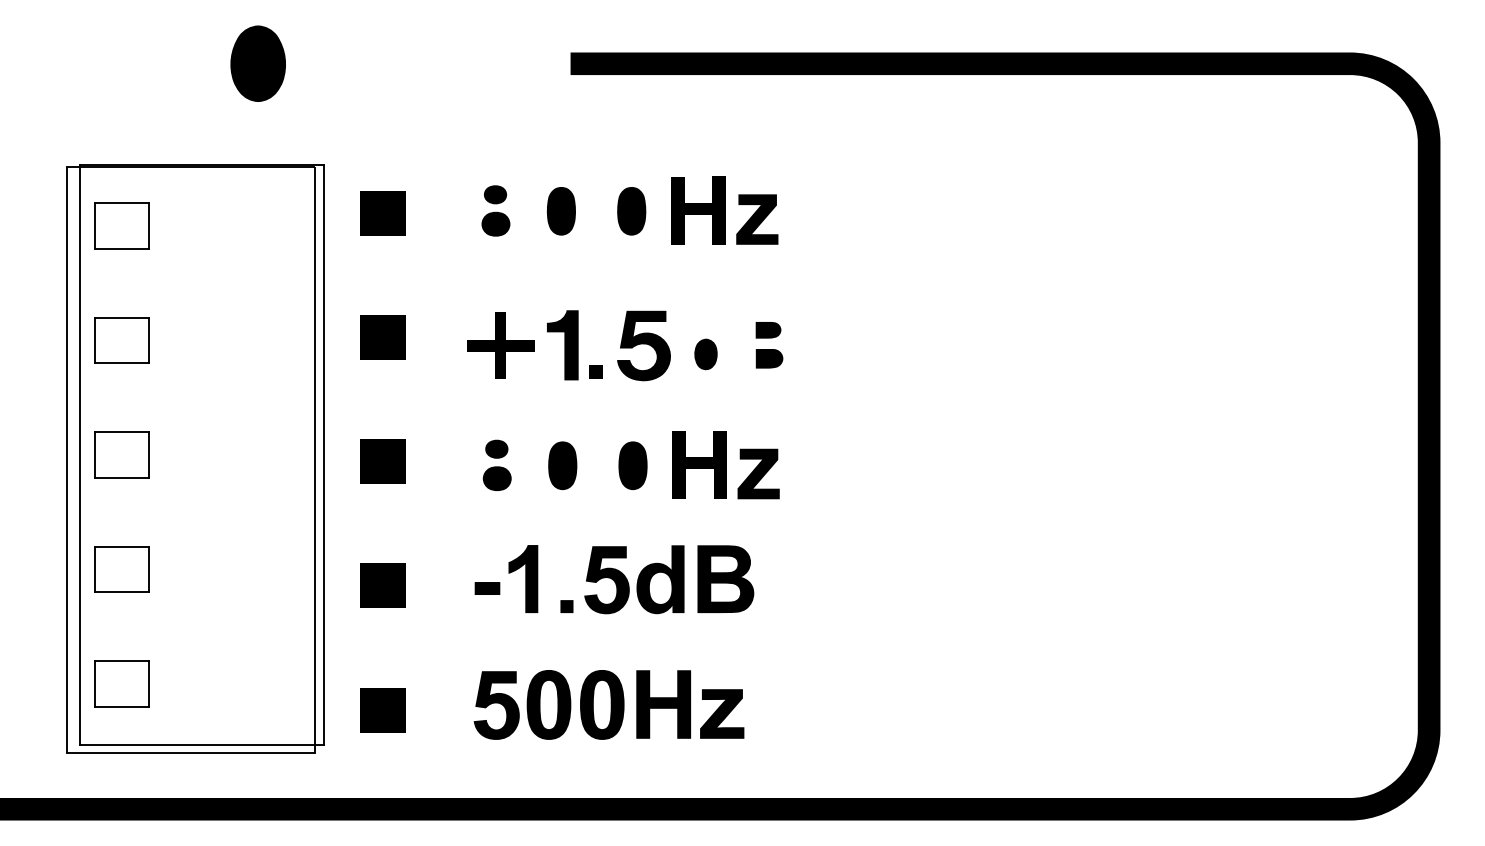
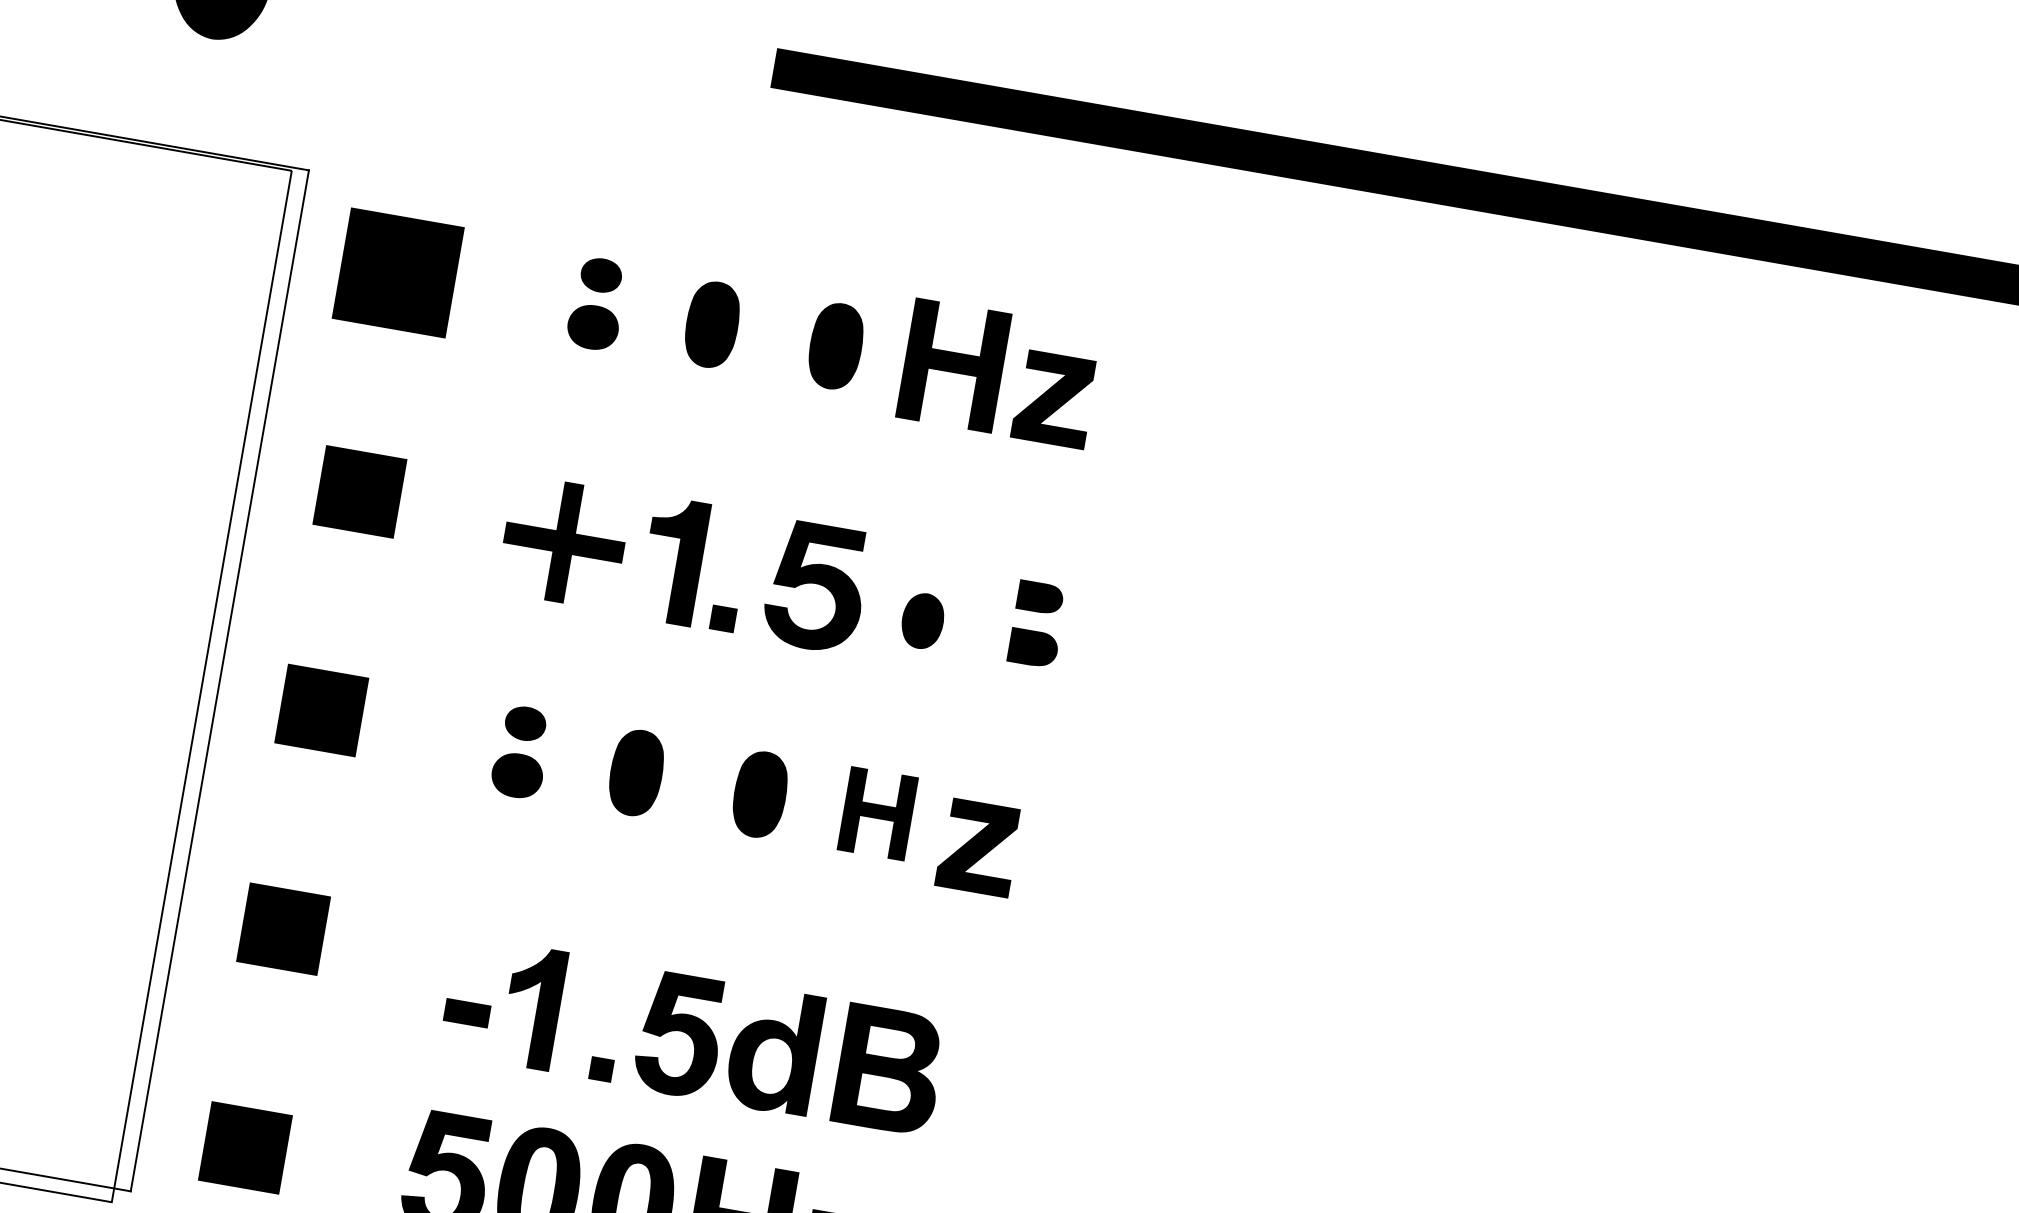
part: (382, 213) -> (396, 273), size x1.4
part: (699, 464) -> (877, 812), size x0.7
part: (614, 579) -> (693, 1036), moved

